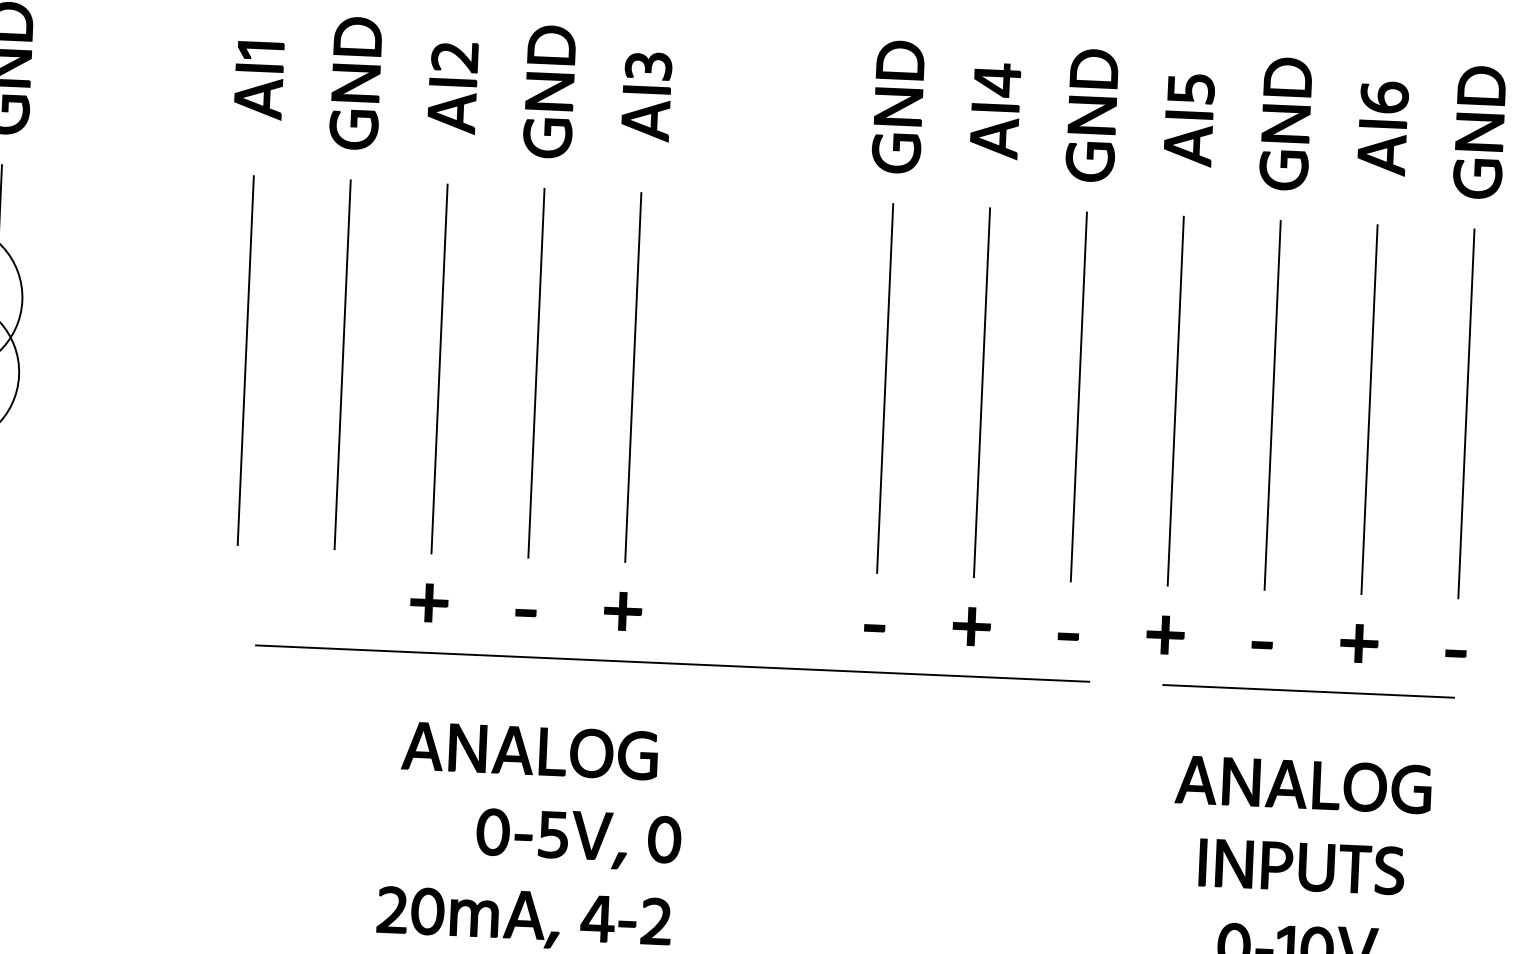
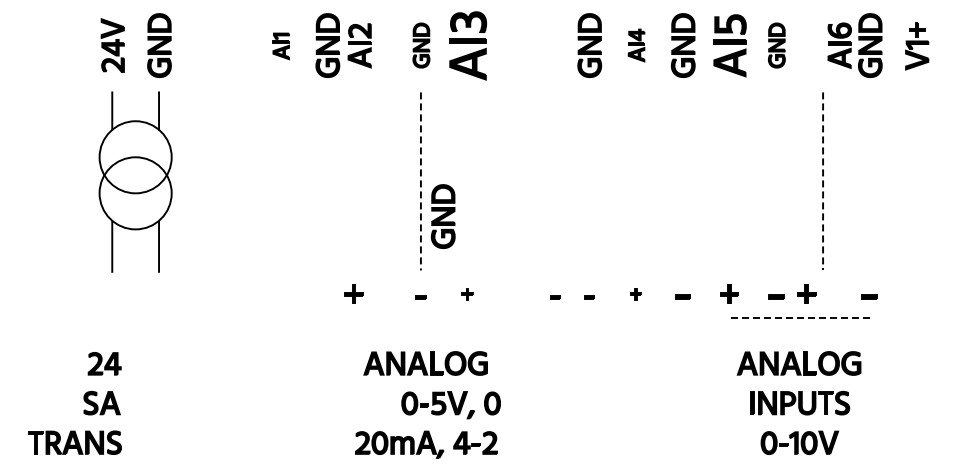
part: (259, 81) -> (281, 46), size x0.7
part: (452, 87) -> (359, 45), moved
part: (549, 91) -> (421, 45), size x0.7
part: (647, 95) -> (468, 45), size x1.6
part: (995, 111) -> (636, 45), size x0.7
part: (1190, 119) -> (730, 45), size x1.4
part: (1285, 123) -> (776, 45), size x0.7
part: (1382, 128) -> (839, 45), moved
line: (245, 360) -> (280, 181), removed
line: (342, 364) -> (327, 181), removed
line: (440, 369) -> (374, 181), removed
line: (535, 373) -> (420, 181), solid -> dashed
line: (632, 377) -> (467, 181), removed
line: (885, 388) -> (589, 181), removed
line: (982, 392) -> (636, 181), removed
line: (1078, 397) -> (682, 181), removed
line: (1175, 401) -> (729, 181), removed
line: (1273, 405) -> (776, 181), removed
line: (1370, 409) -> (823, 181), solid -> dashed
line: (1465, 413) -> (869, 181), removed
part: (580, 447) -> (443, 216), added
part: (428, 601) -> (353, 293), moved
part: (622, 609) -> (467, 293), size x0.6
part: (970, 624) -> (635, 293), size x0.6
part: (804, 625) -> (555, 297), added
part: (1067, 637) -> (682, 297), size x1.6
part: (1358, 641) -> (806, 293), moved
part: (1262, 645) -> (776, 297), size x1.6
part: (1455, 654) -> (869, 297), size x1.6
line: (672, 663) -> (492, 318), removed
line: (1308, 691) -> (799, 318), solid -> dashed

